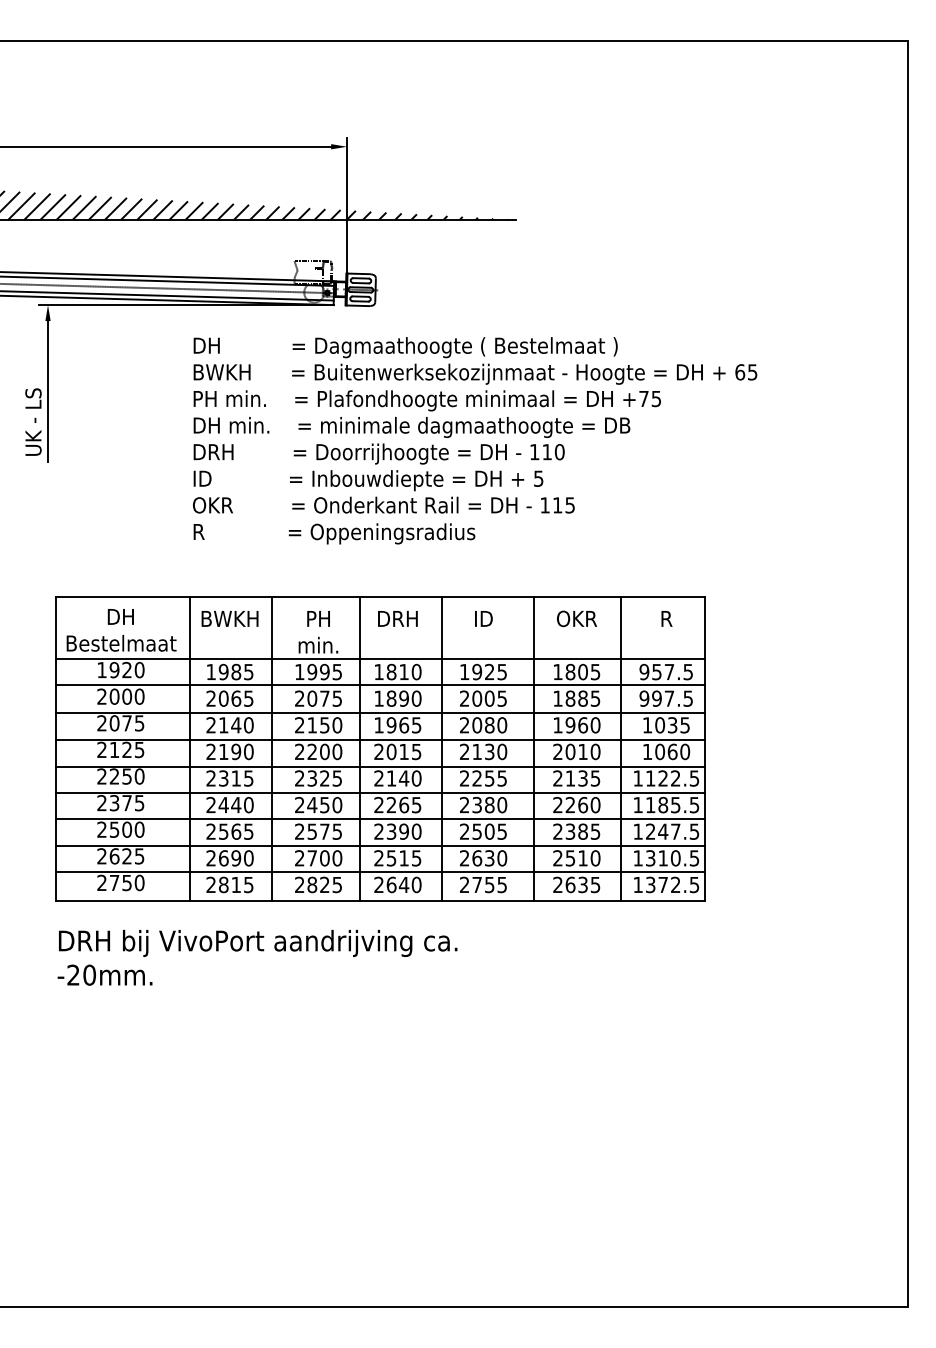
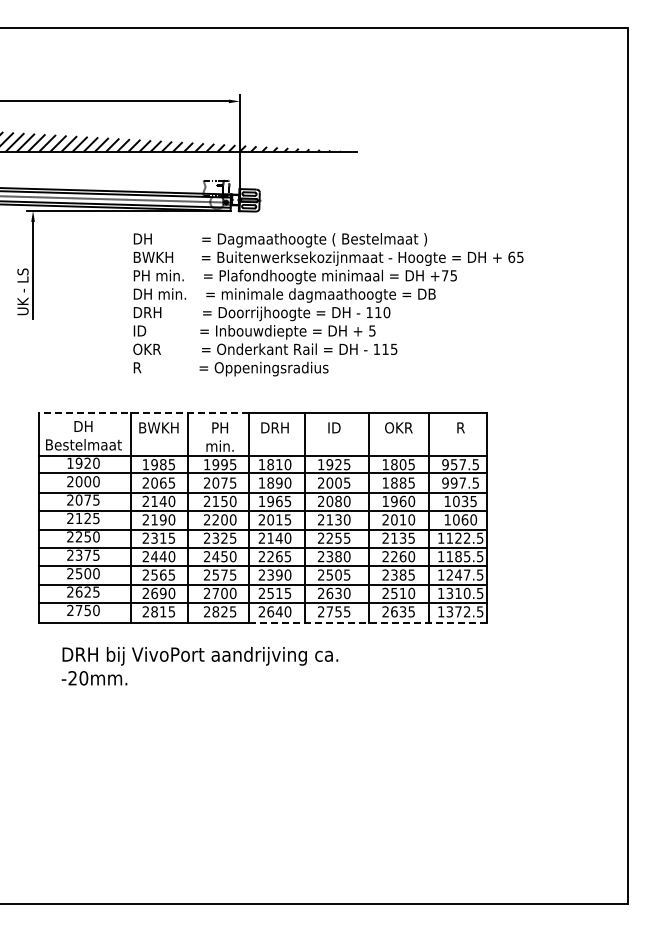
line: (207, 596) -> (143, 412), solid -> dashed
line: (533, 900) -> (368, 622), solid -> dashed
text: (256, 958) -> (199, 666), moved

